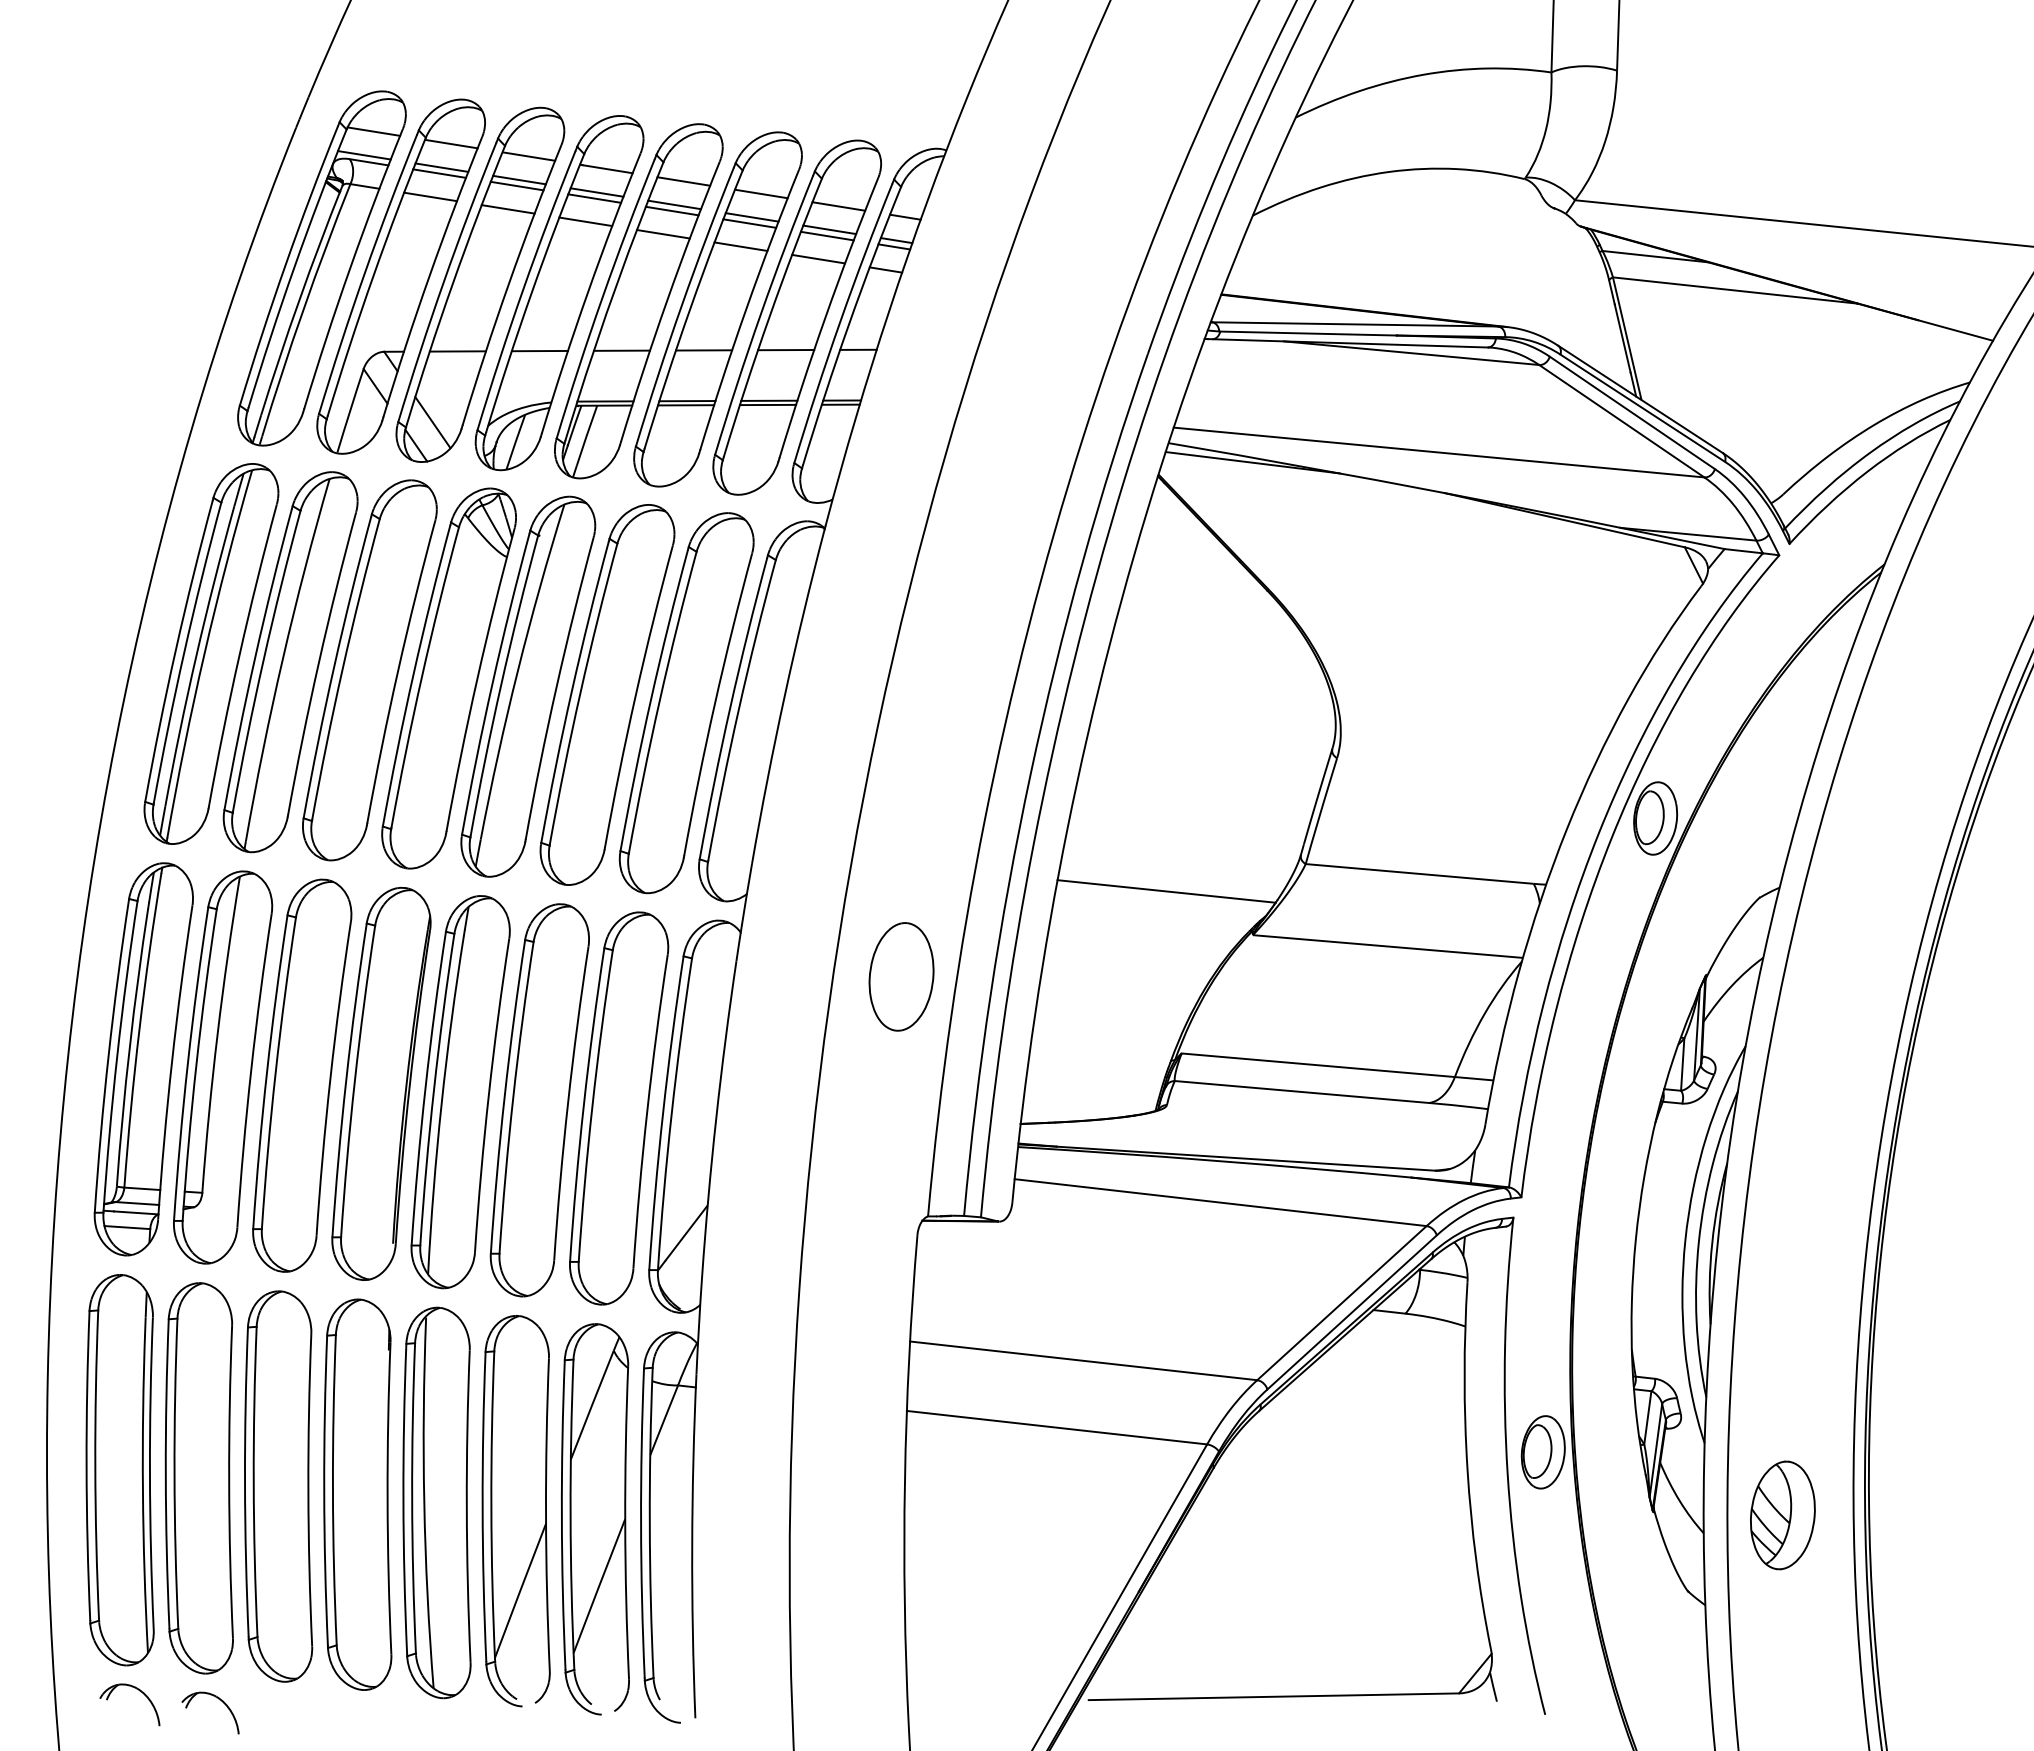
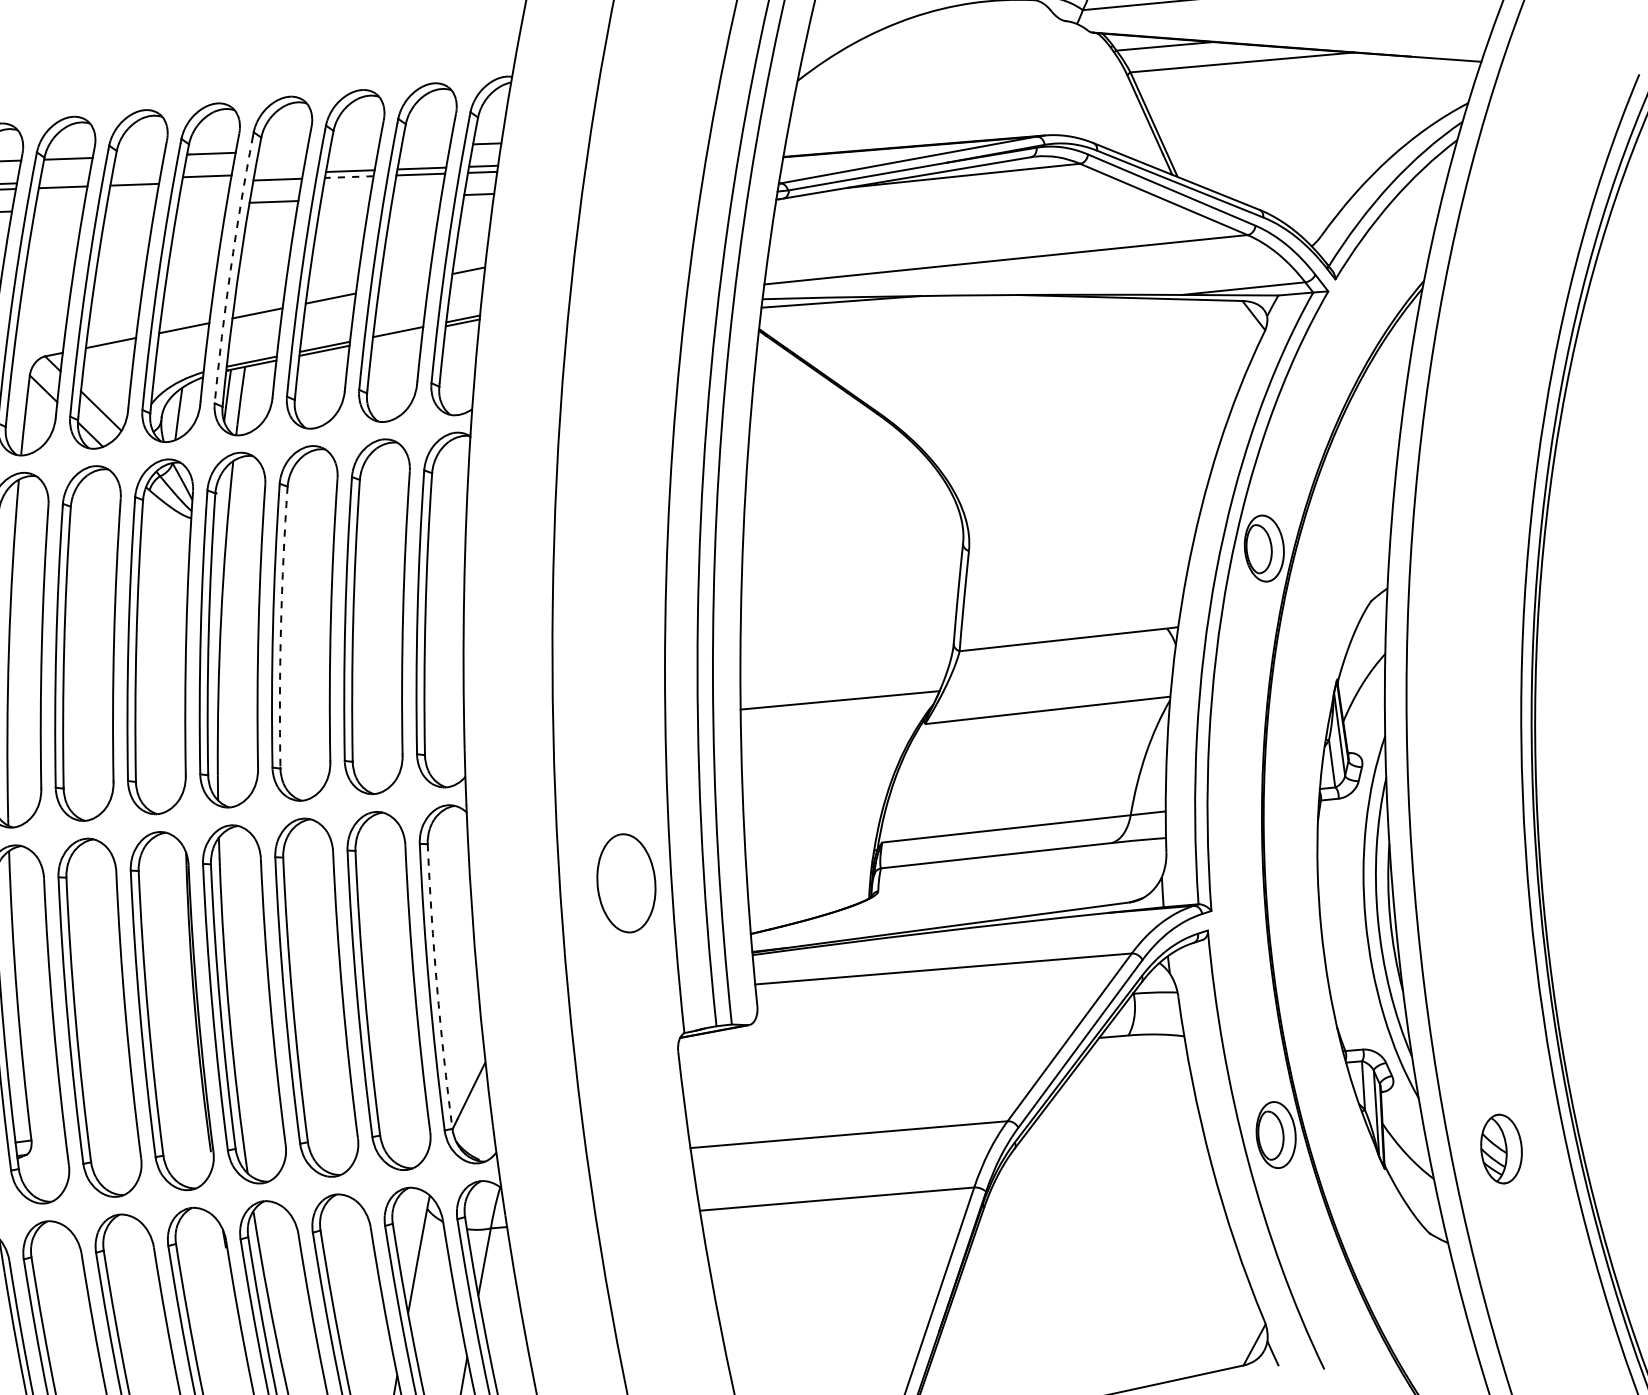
line: (529, 156) -> (140, 156), removed
line: (441, 167) -> (63, 181), removed
line: (519, 179) -> (135, 178), removed
line: (683, 181) -> (282, 151), removed
line: (761, 193) -> (354, 148), removed
line: (430, 196) -> (59, 209), removed
line: (594, 198) -> (206, 182), removed
line: (674, 204) -> (278, 173), removed
line: (838, 206) -> (425, 146), removed
line: (507, 209) -> (130, 207), removed
line: (585, 221) -> (202, 204), removed
line: (749, 223) -> (349, 177), solid -> dashed
line: (740, 246) -> (345, 199), removed
line: (818, 258) -> (416, 196), removed
arc: (602, 297) -> (230, 269), solid -> dashed
line: (786, 350) -> (404, 284), removed
line: (767, 404) -> (397, 335), removed
arc: (580, 693) -> (281, 627), solid -> dashed
part: (901, 976) -> (626, 883), moved
arc: (671, 1113) -> (436, 986), solid -> dashed
part: (1782, 1515) -> (1501, 1149), size x0.7

